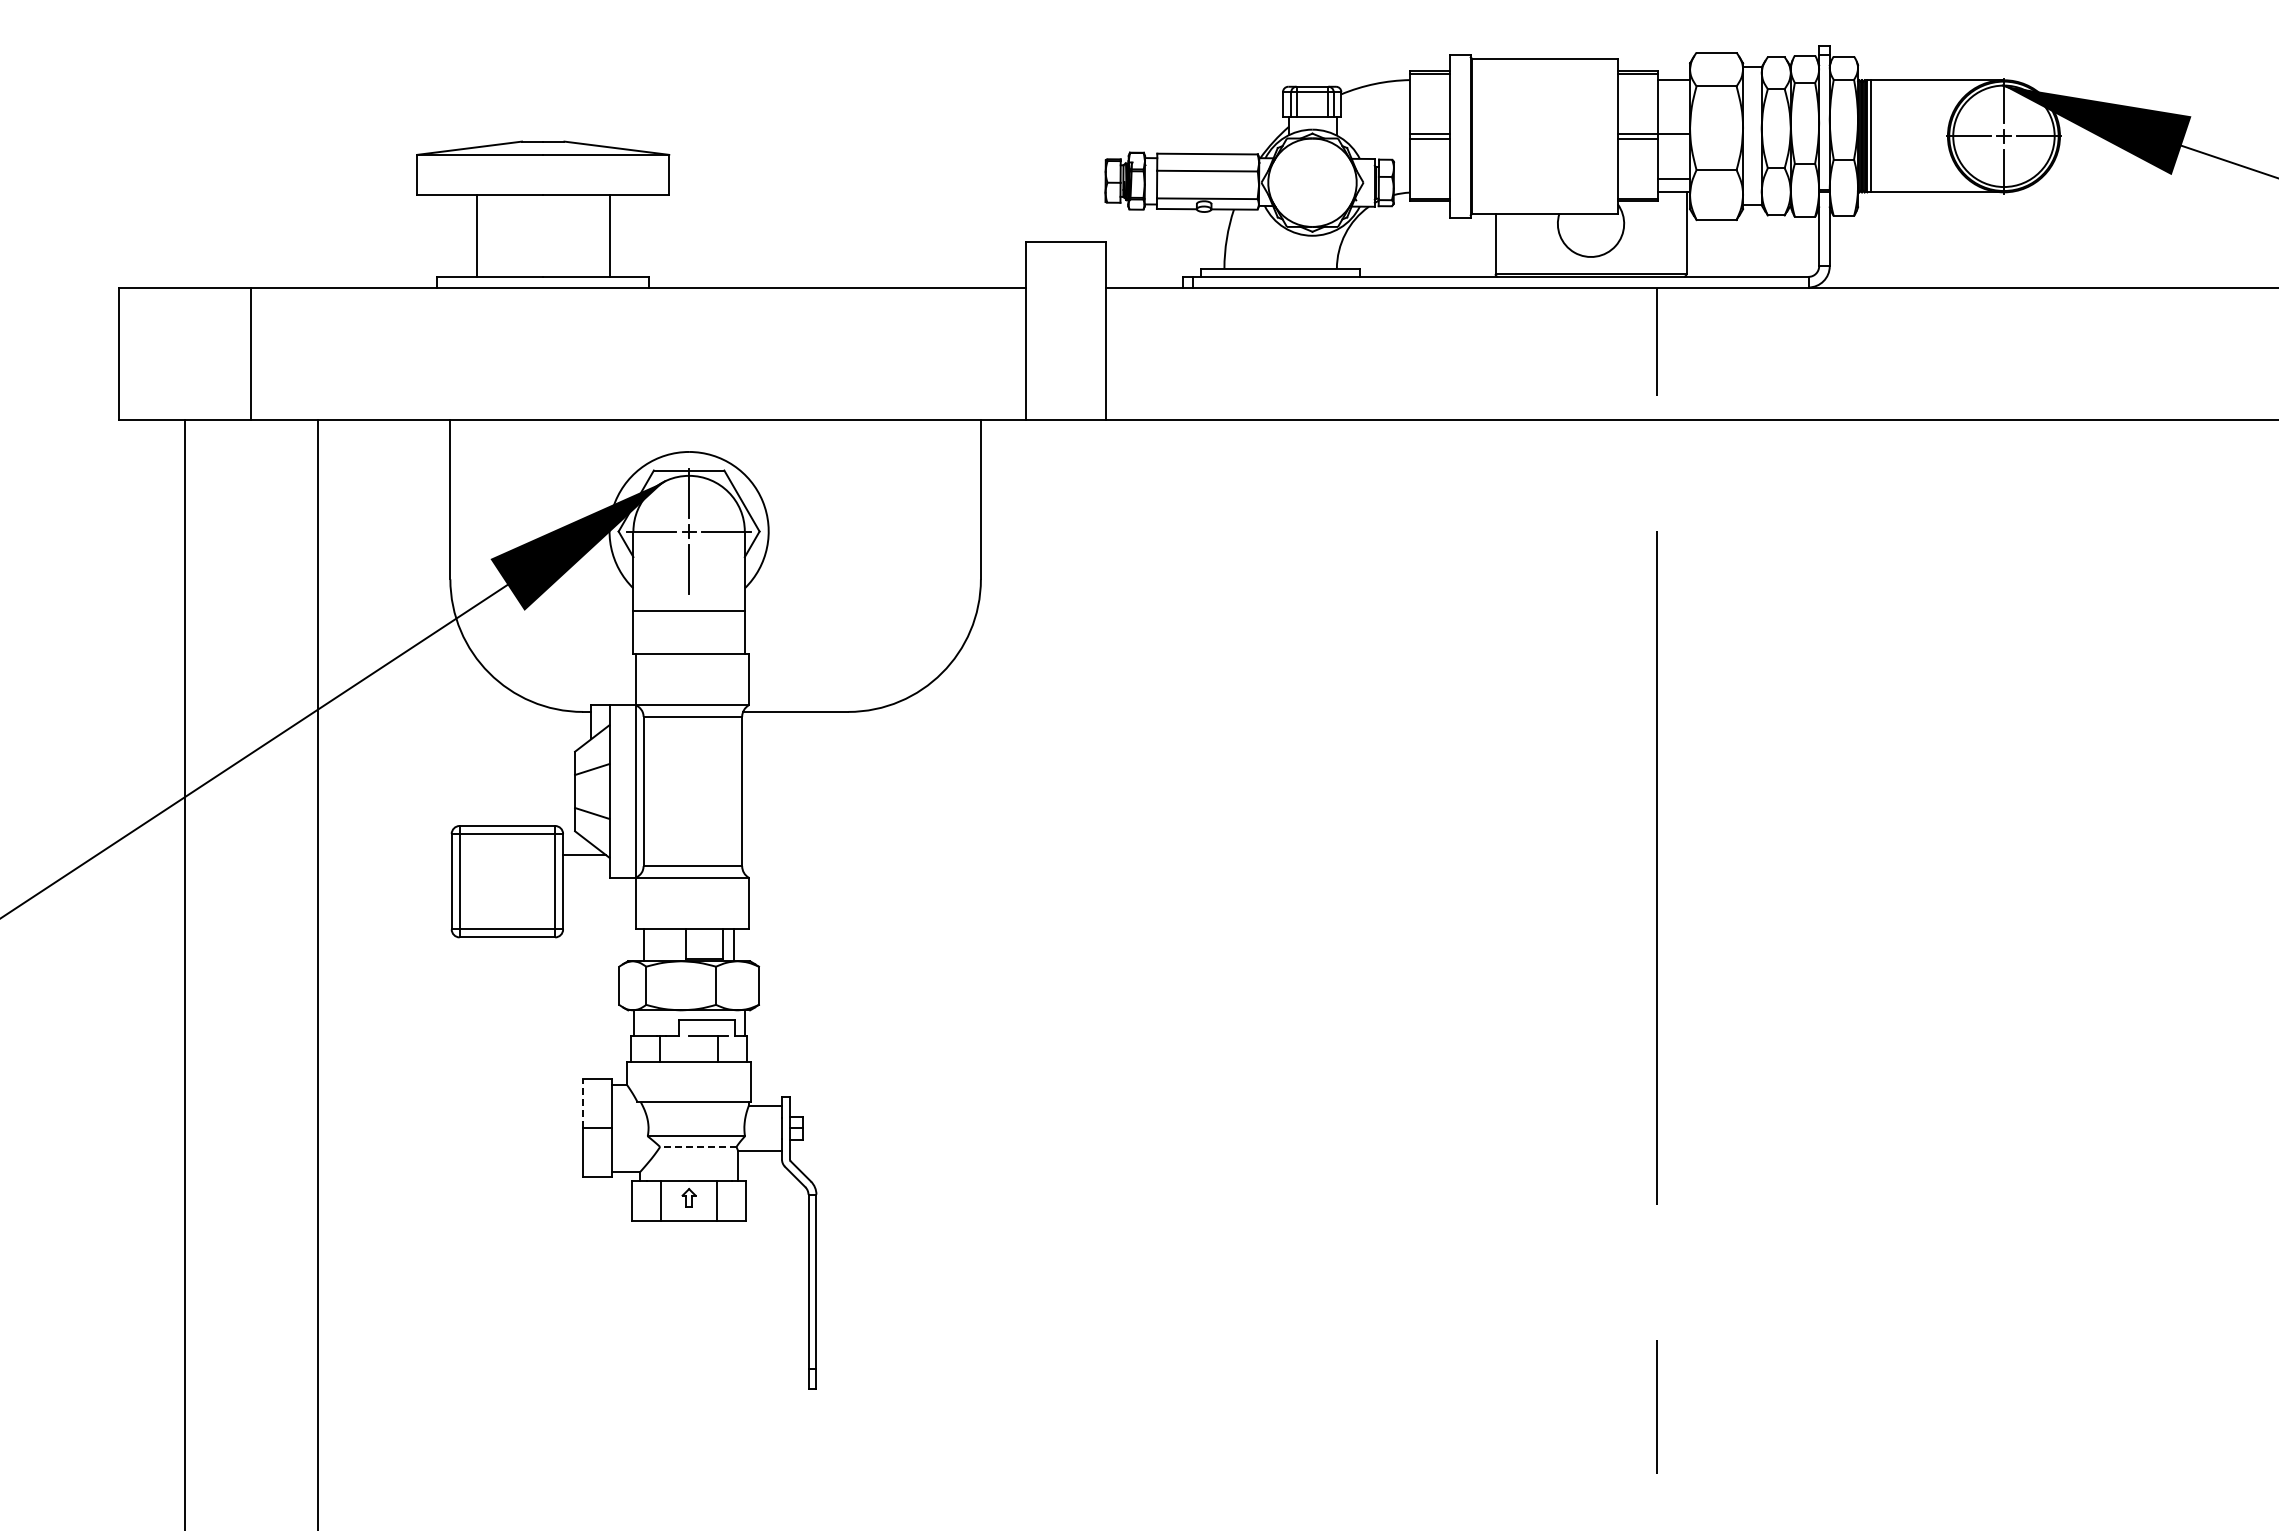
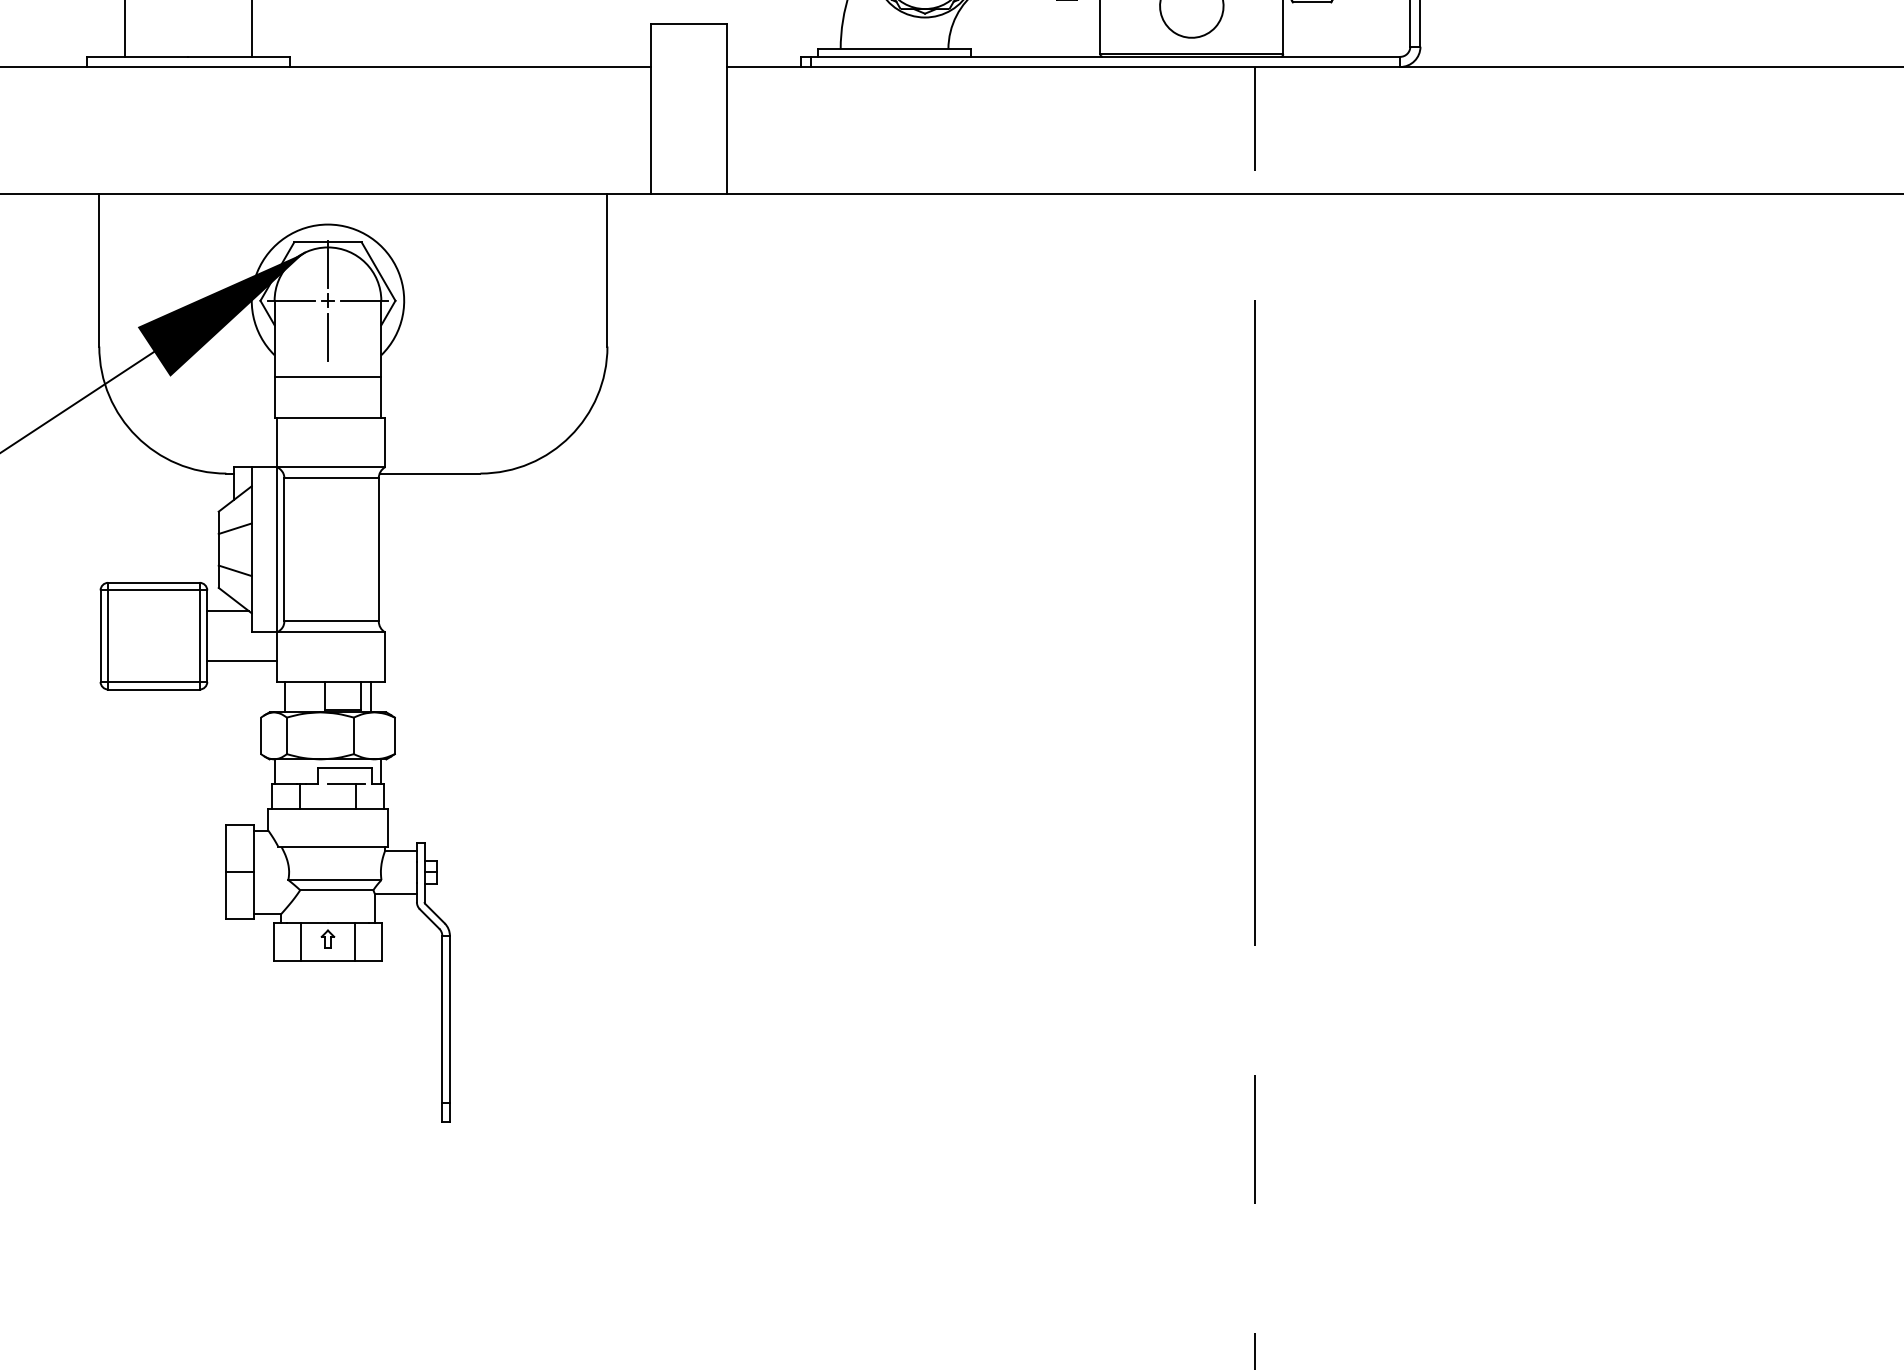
line: (599, 908) -> (242, 661), added
line: (583, 1103) -> (226, 848), dashed -> solid
line: (697, 1146) -> (336, 889), dashed -> solid

